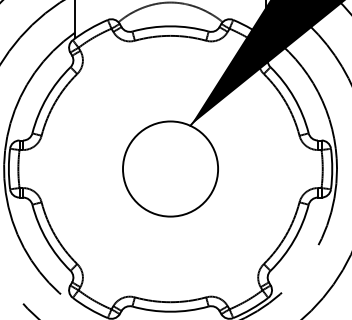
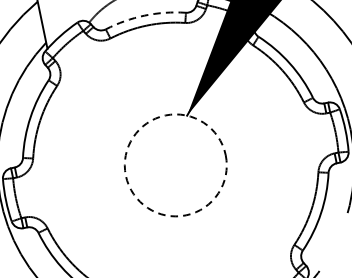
arc: (170, 26) -> (144, 15), solid -> dashed
circle: (170, 168) -> (175, 164), solid -> dashed

